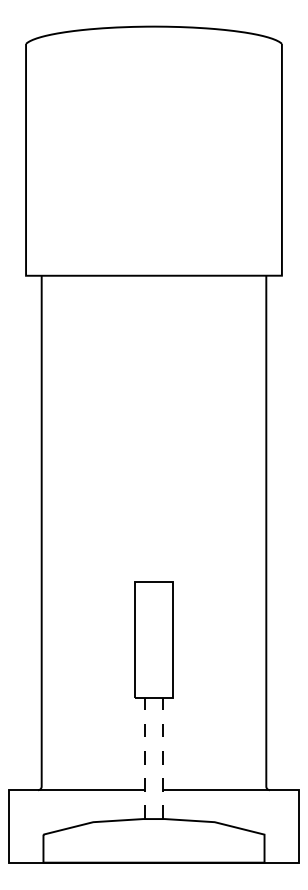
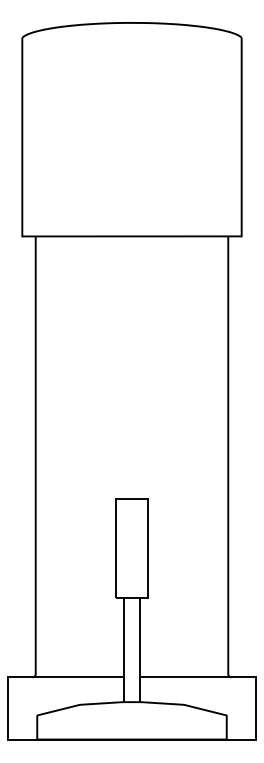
line: (145, 757) -> (124, 649), dashed -> solid
line: (162, 757) -> (139, 649), dashed -> solid

